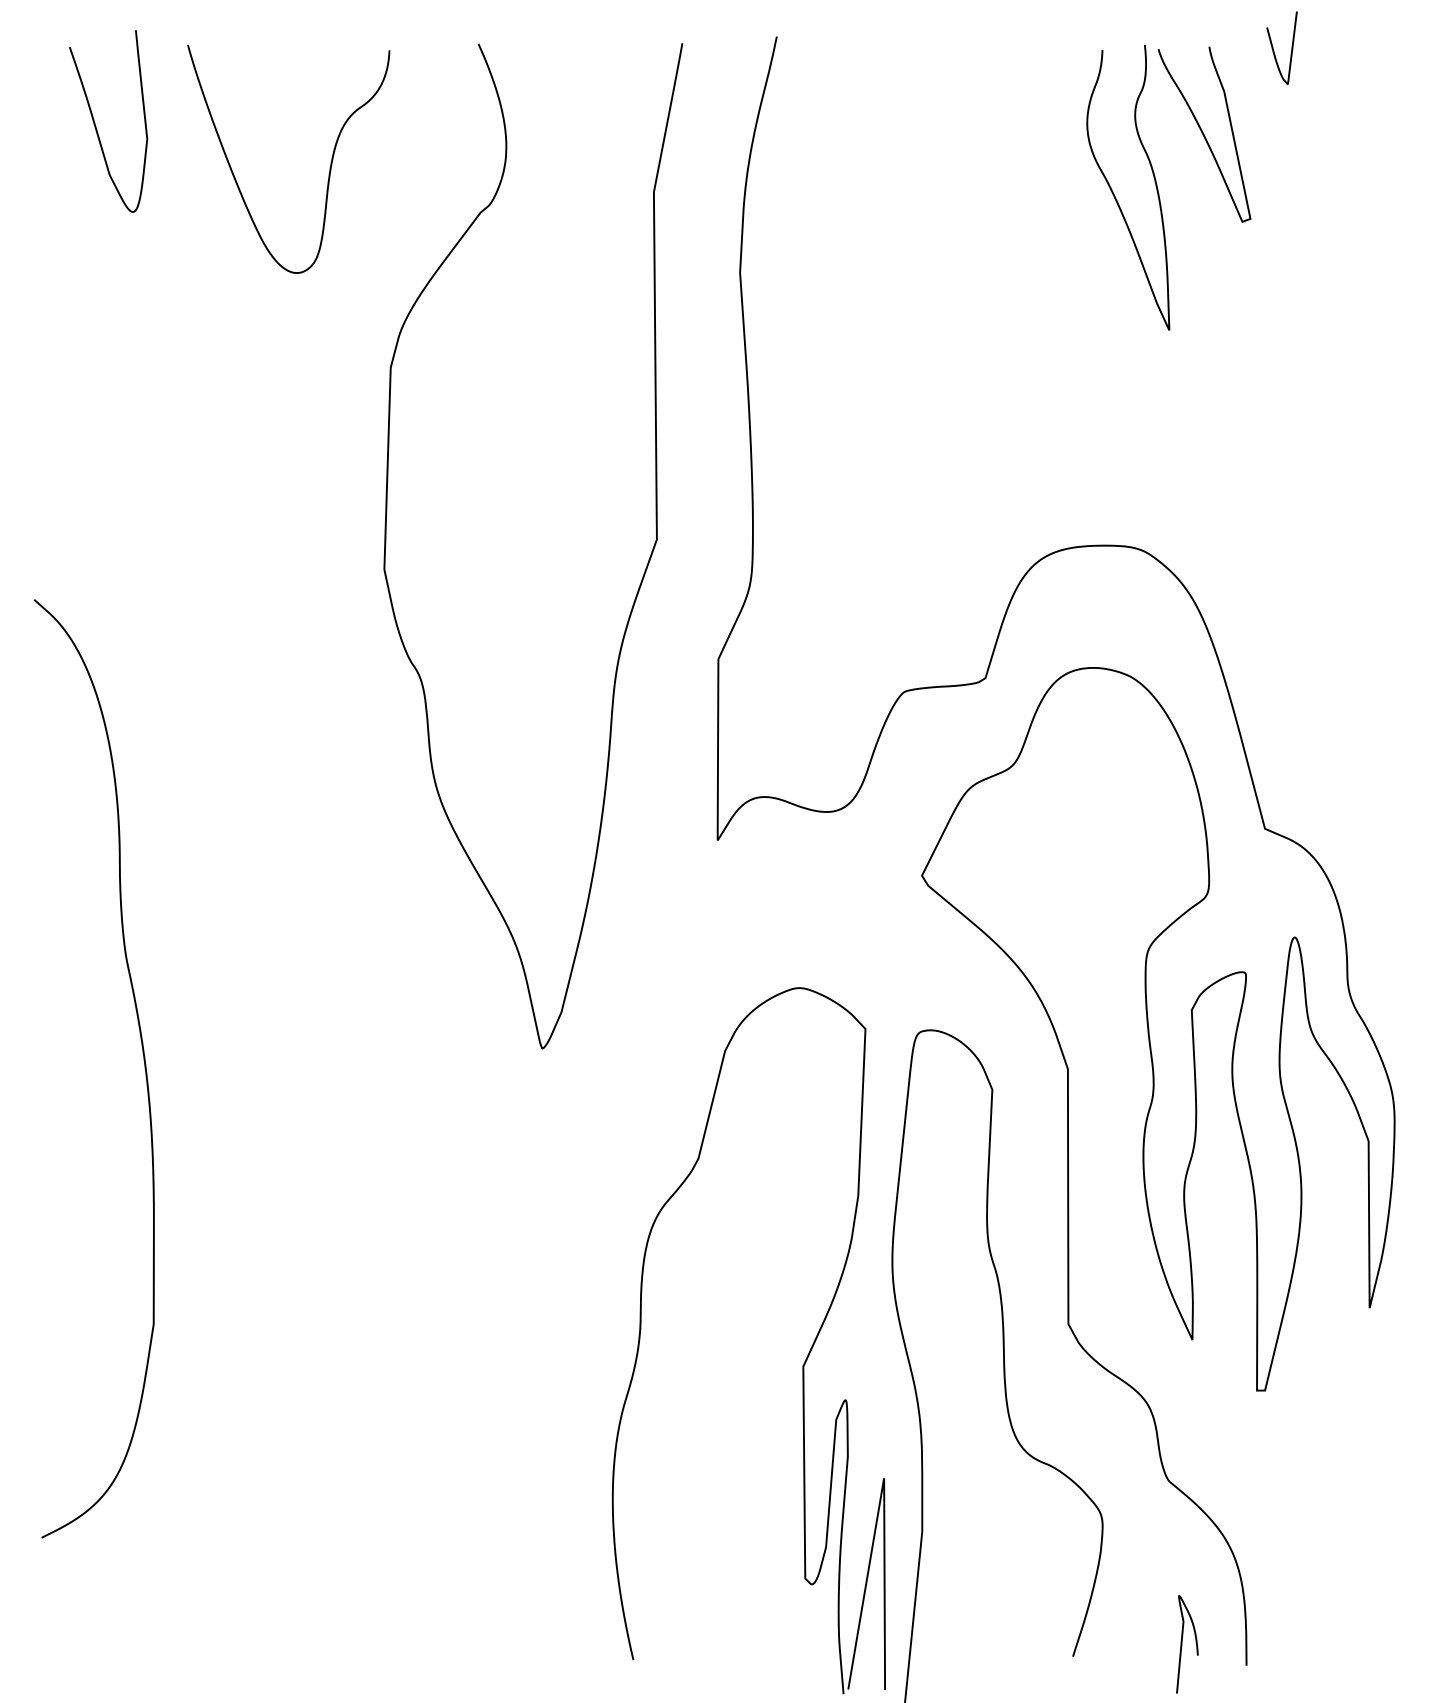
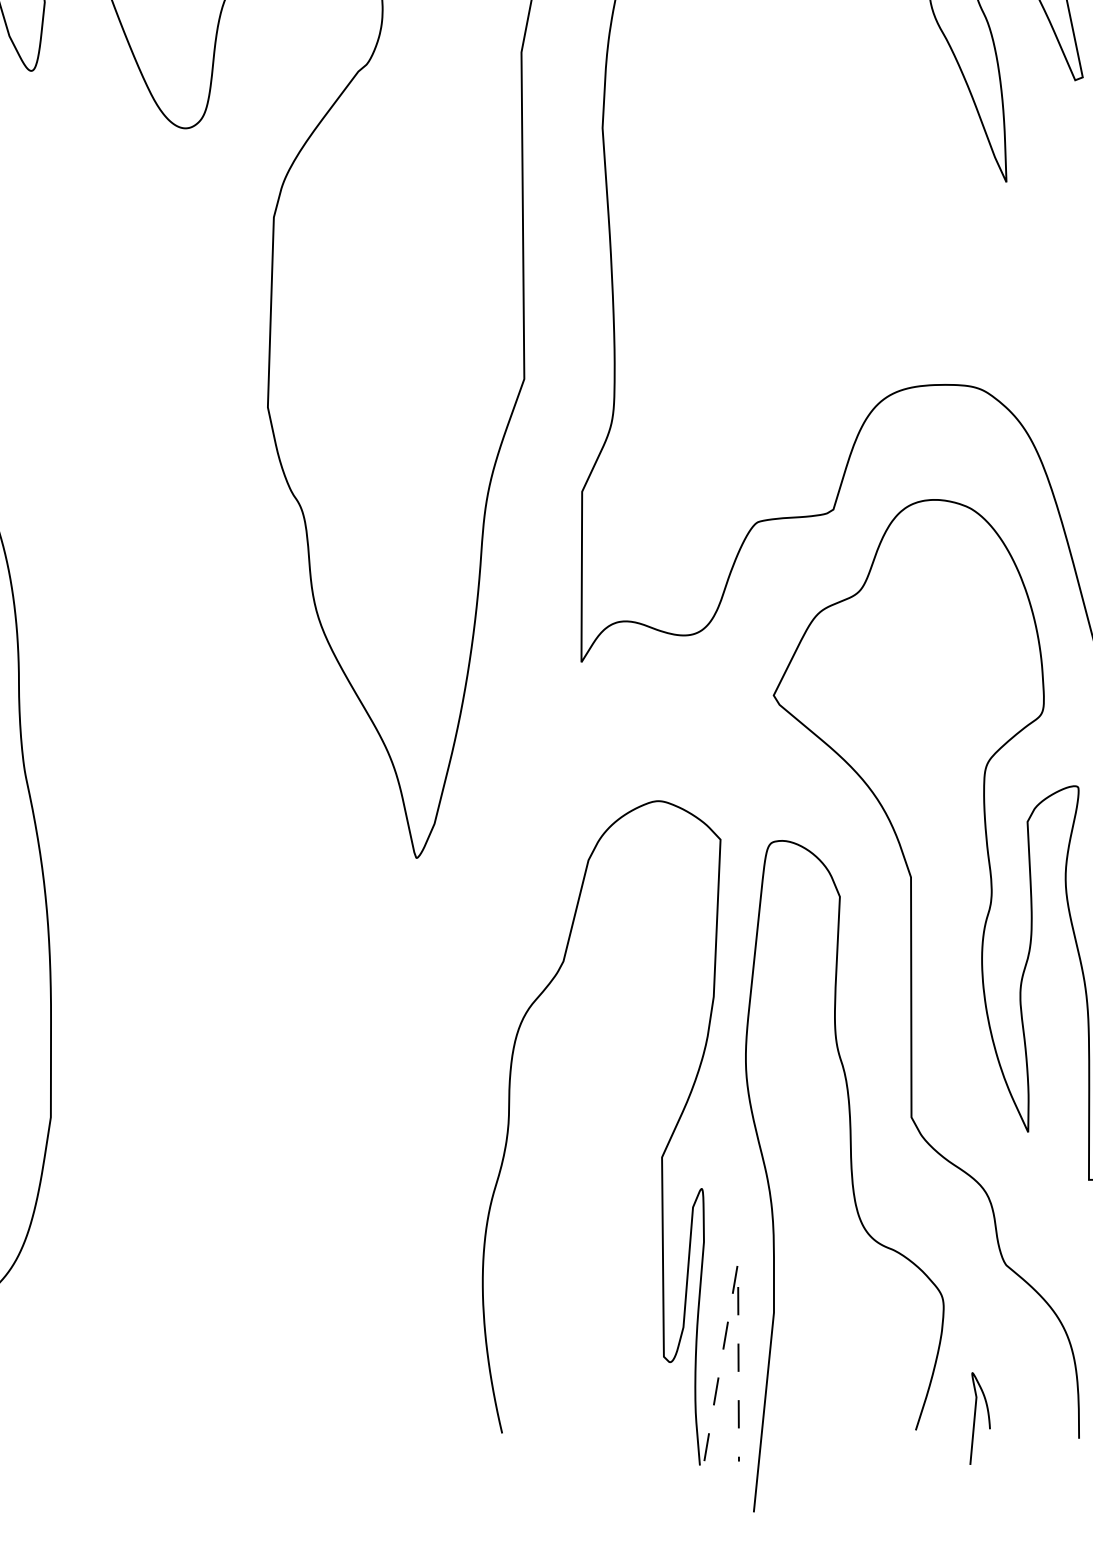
line: (883, 1479) -> (737, 1263), solid -> dashed
curve: (1182, 1644) -> (975, 1418), moved

